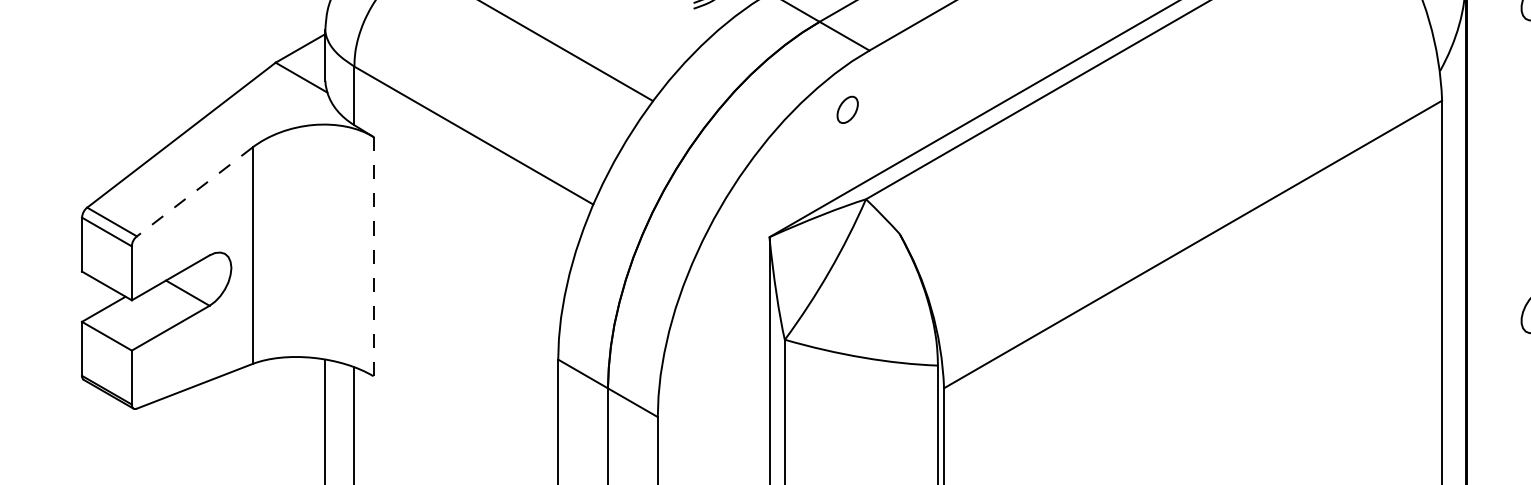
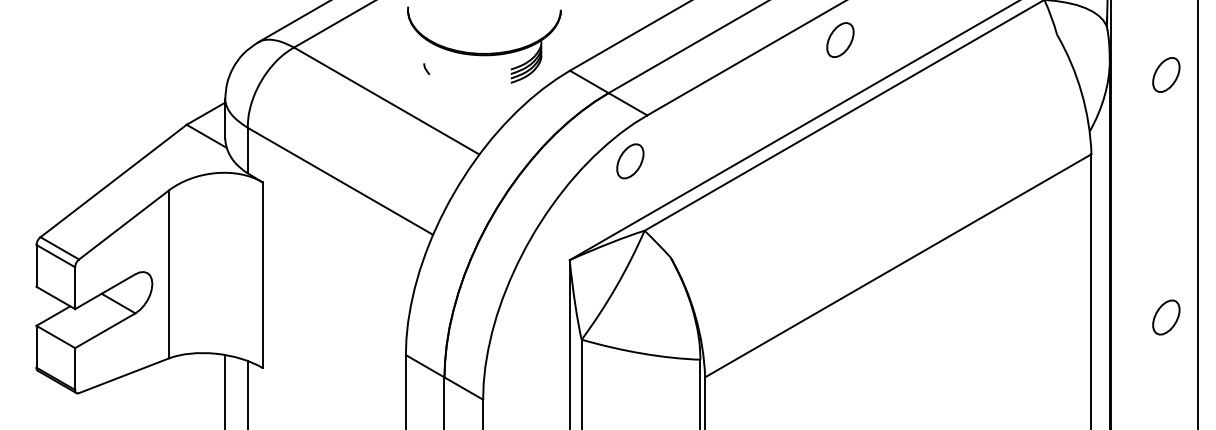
part: (847, 110) -> (630, 161), size x1.67
line: (194, 192) -> (123, 225), dashed -> solid
line: (373, 256) -> (262, 275), dashed -> solid

